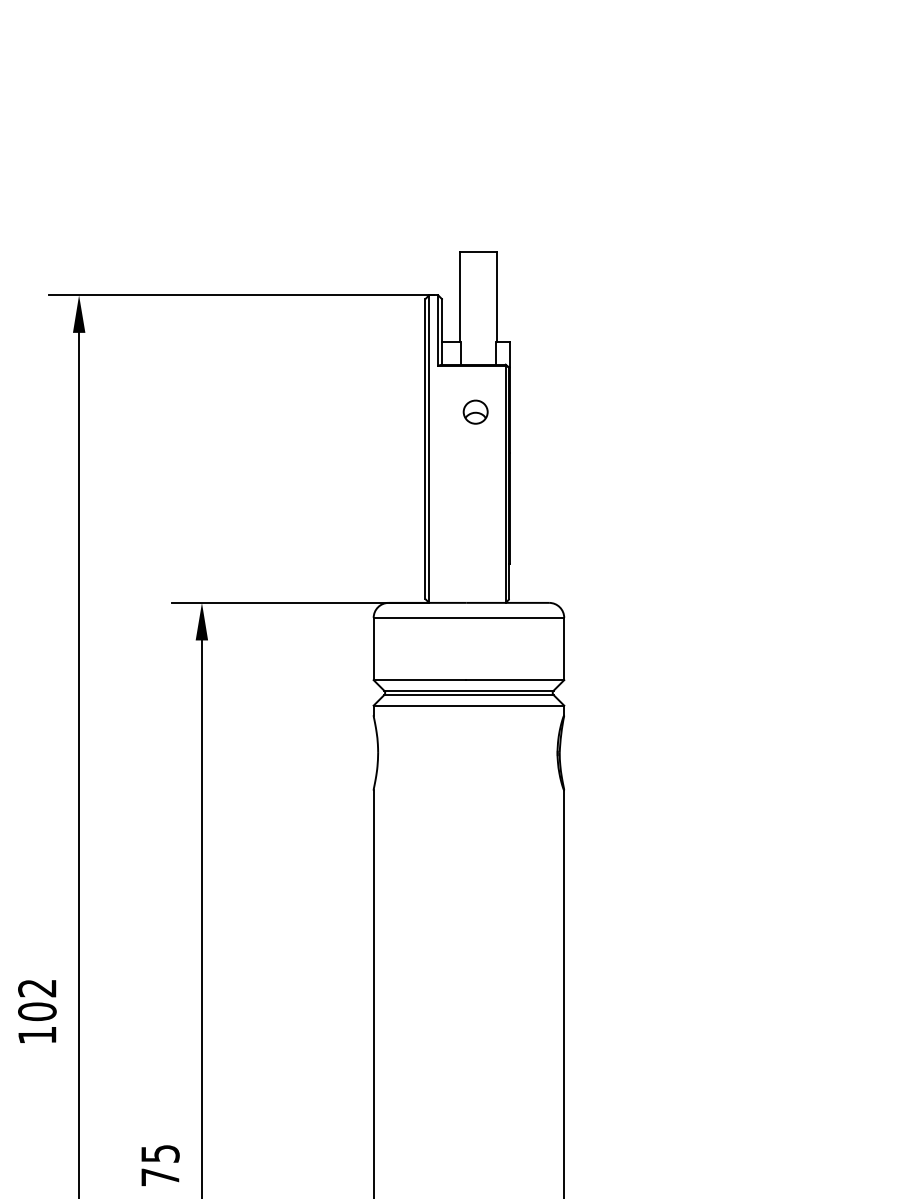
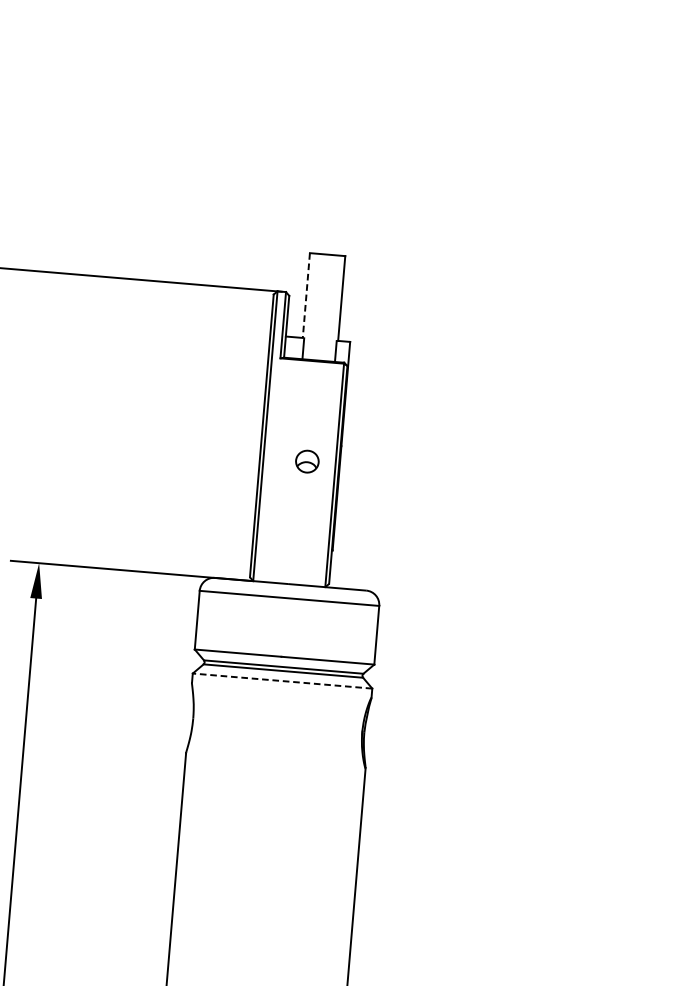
line: (459, 297) -> (305, 295), solid -> dashed
part: (475, 411) -> (307, 461), moved
line: (468, 705) -> (282, 680), solid -> dashed

